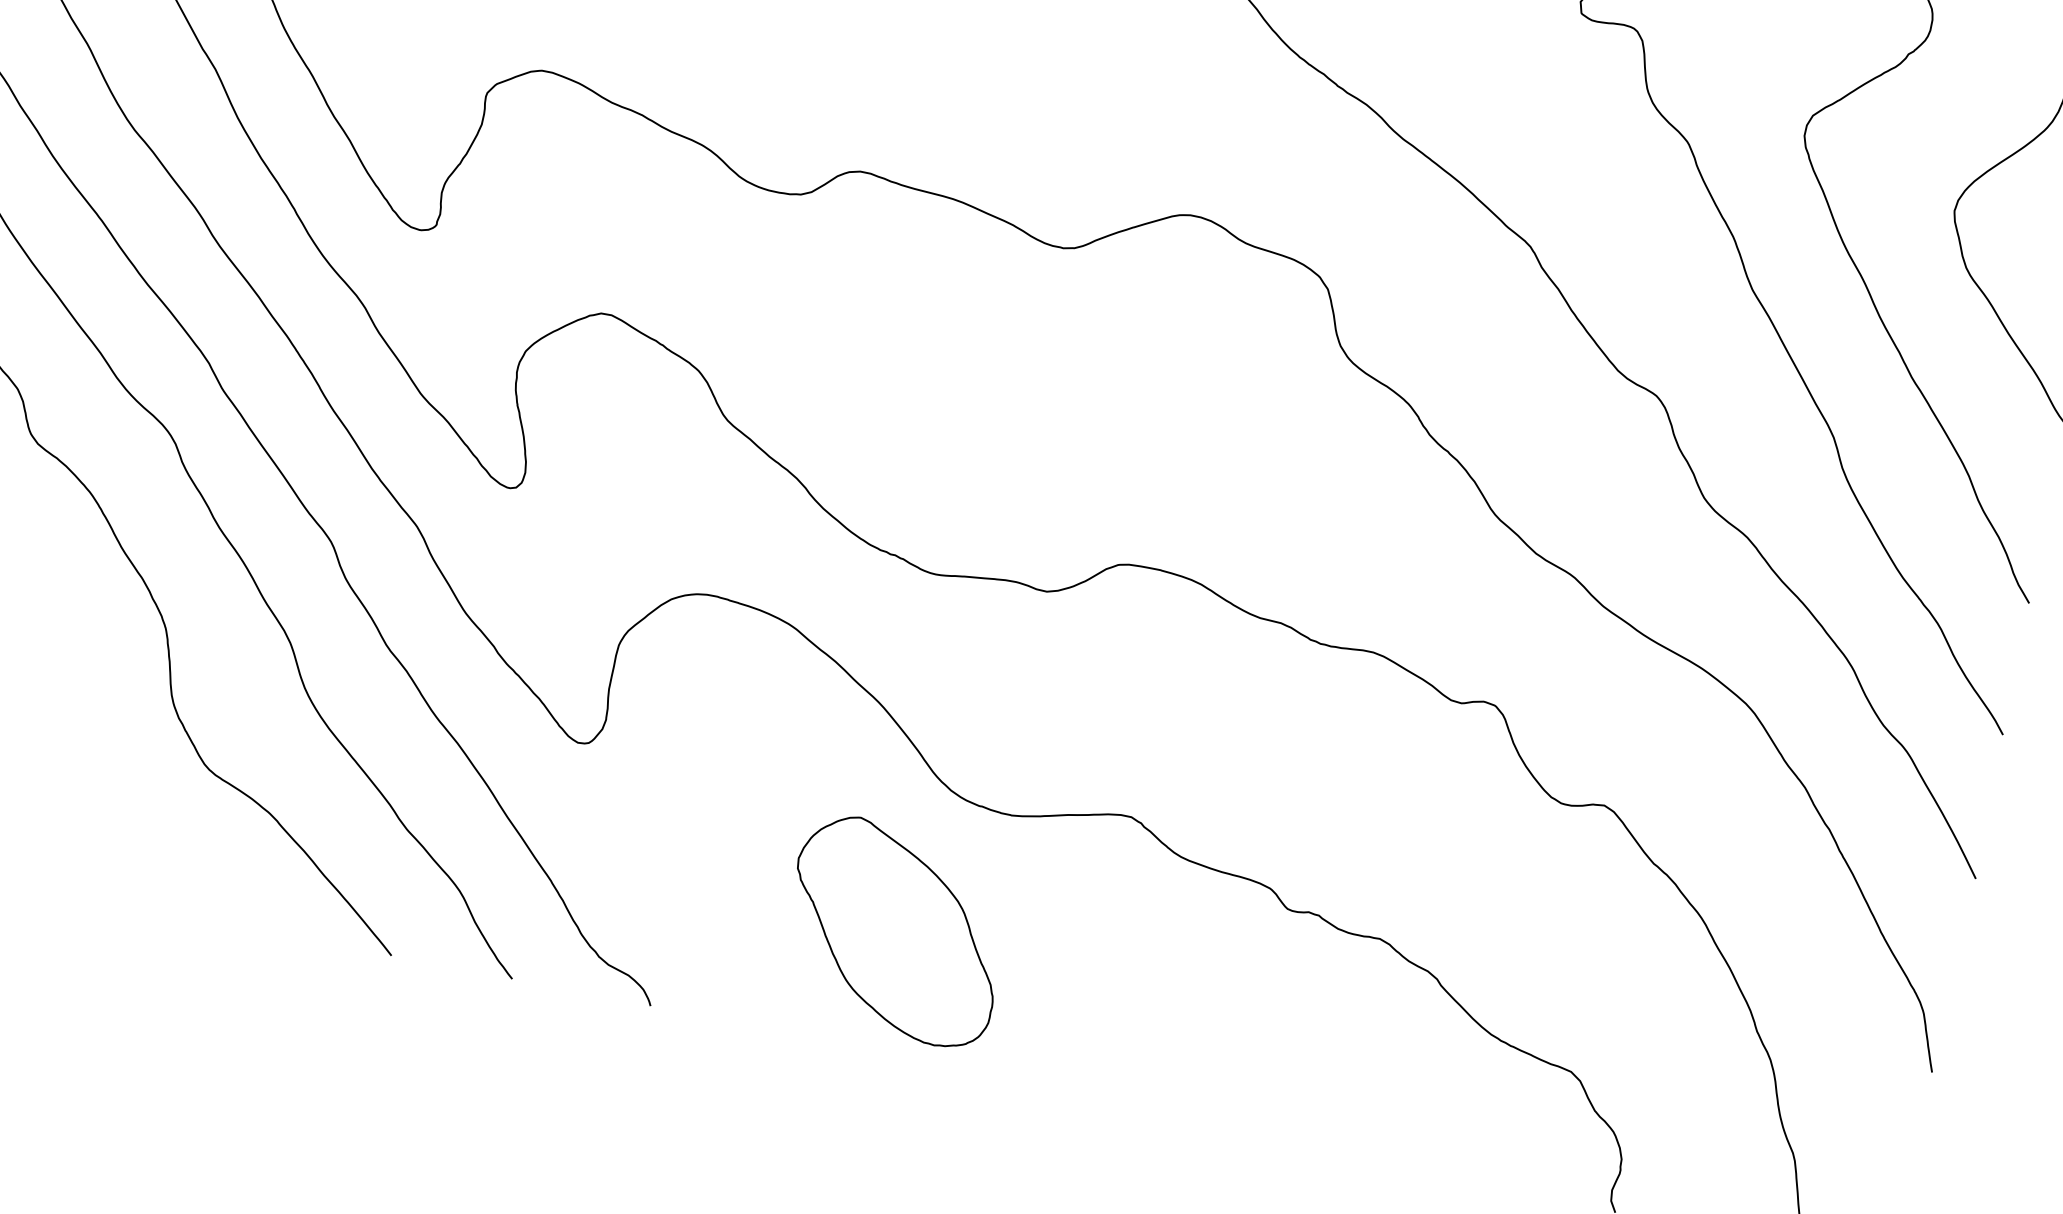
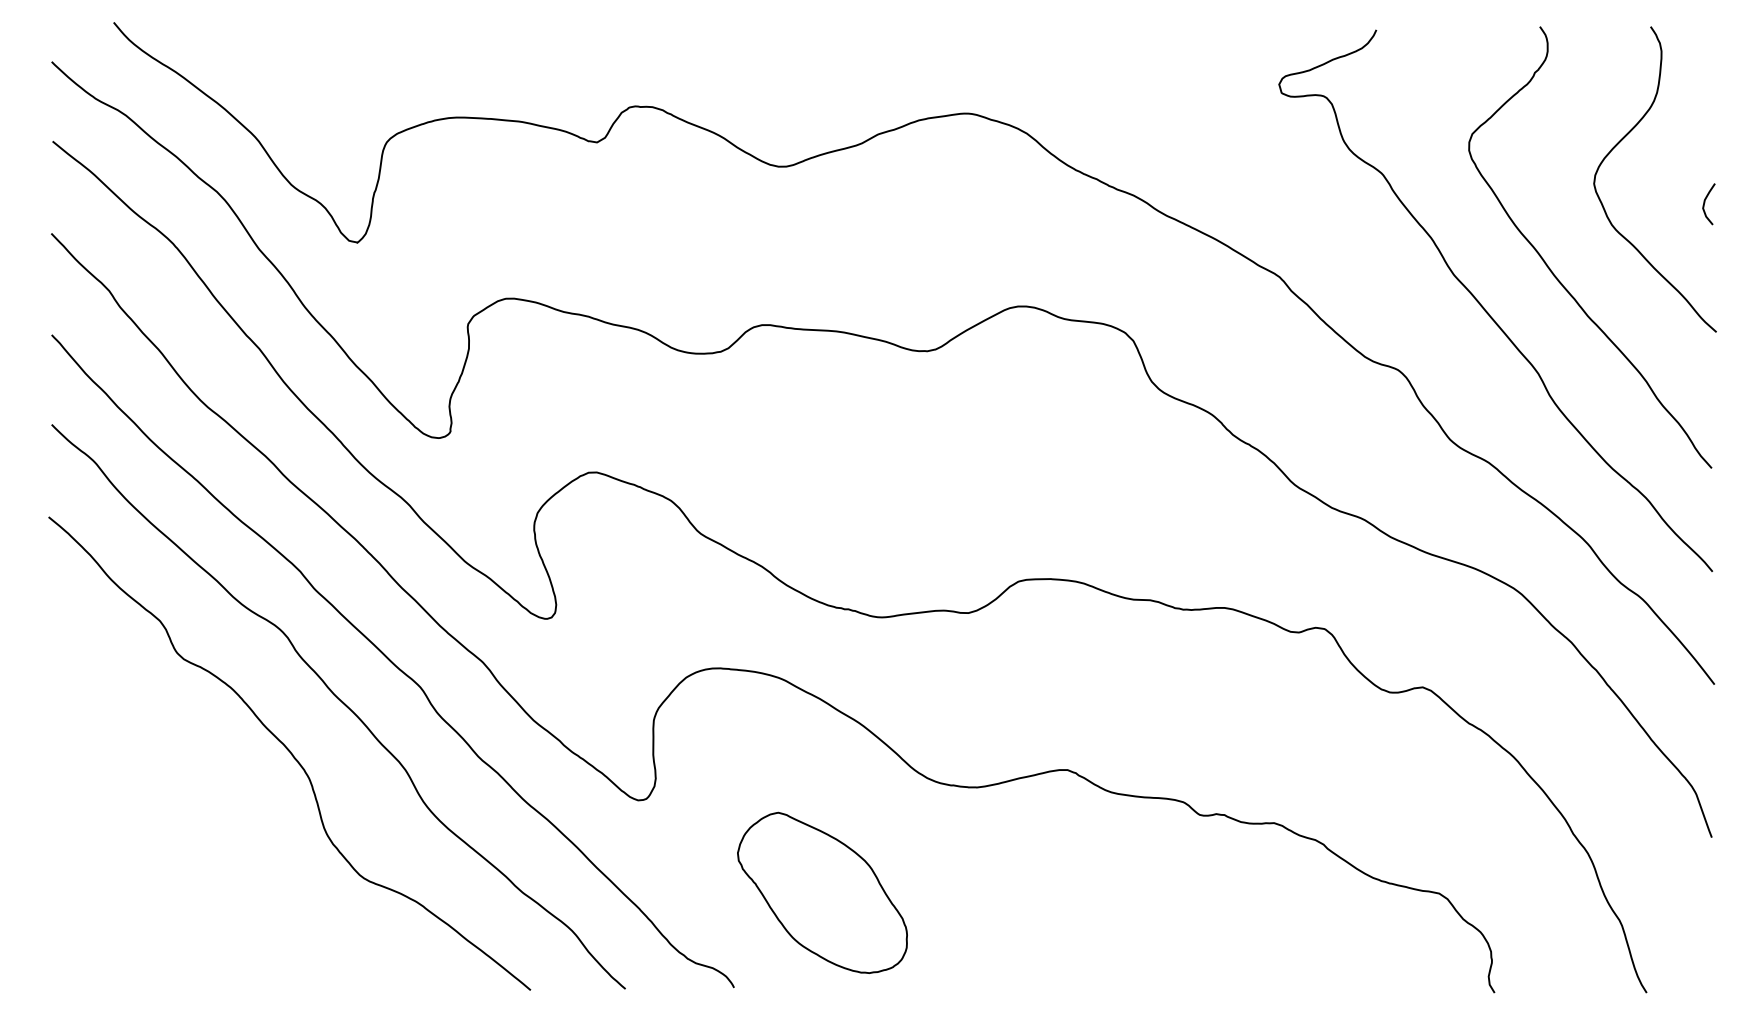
part: (895, 930) -> (822, 892), moved

